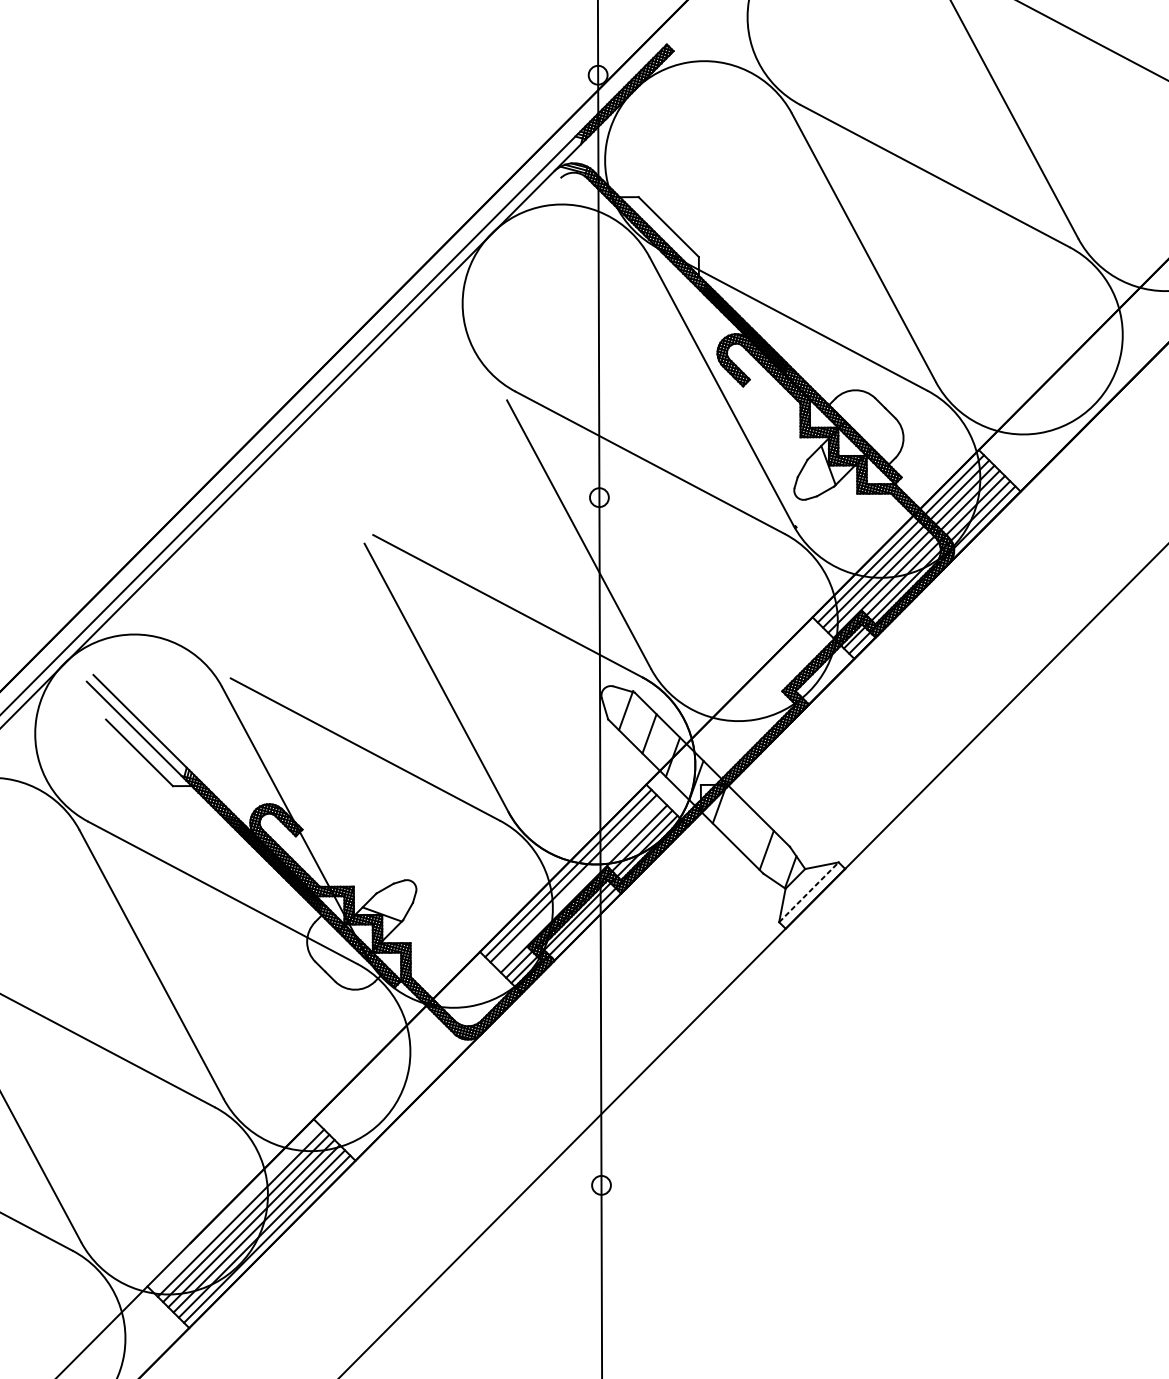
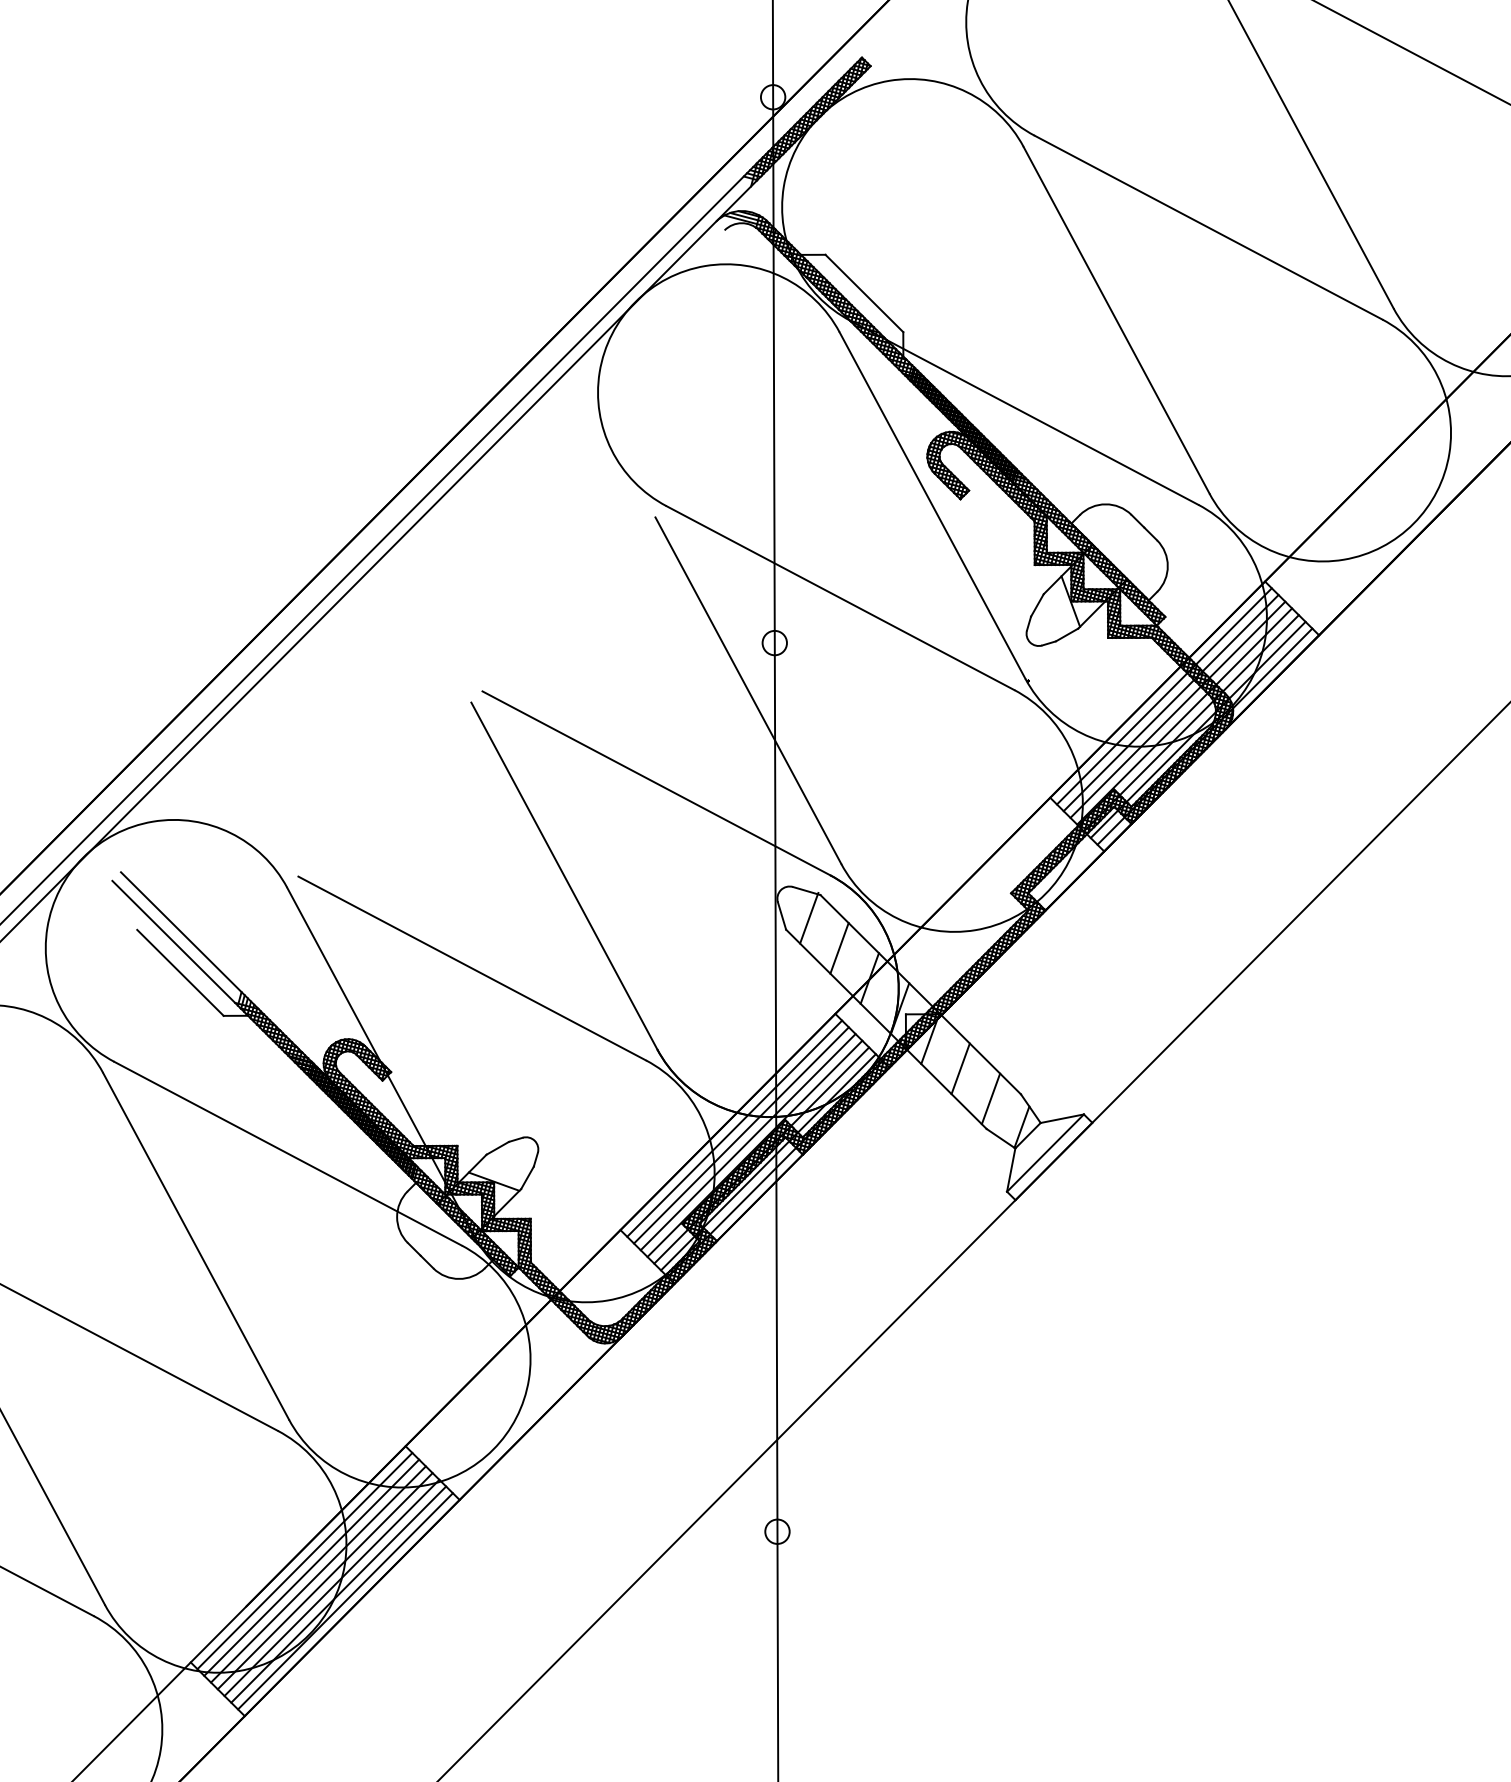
line: (743, 826) -> (960, 1068), added
line: (578, 884) -> (747, 1142), added
line: (808, 892) -> (1045, 1153), dashed -> solid
line: (235, 1207) -> (304, 1560), added

